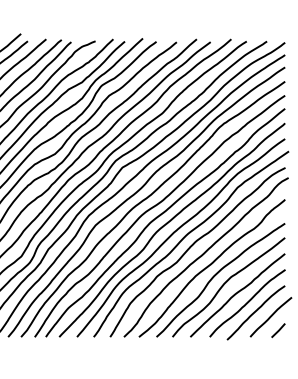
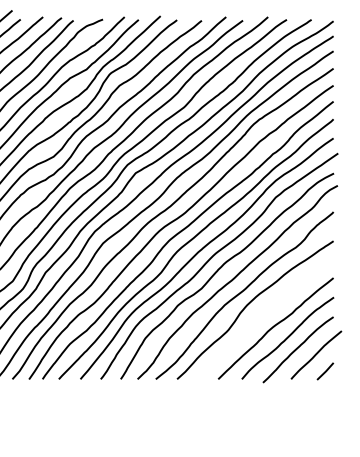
curve: (225, 284) -> (261, 315), removed

